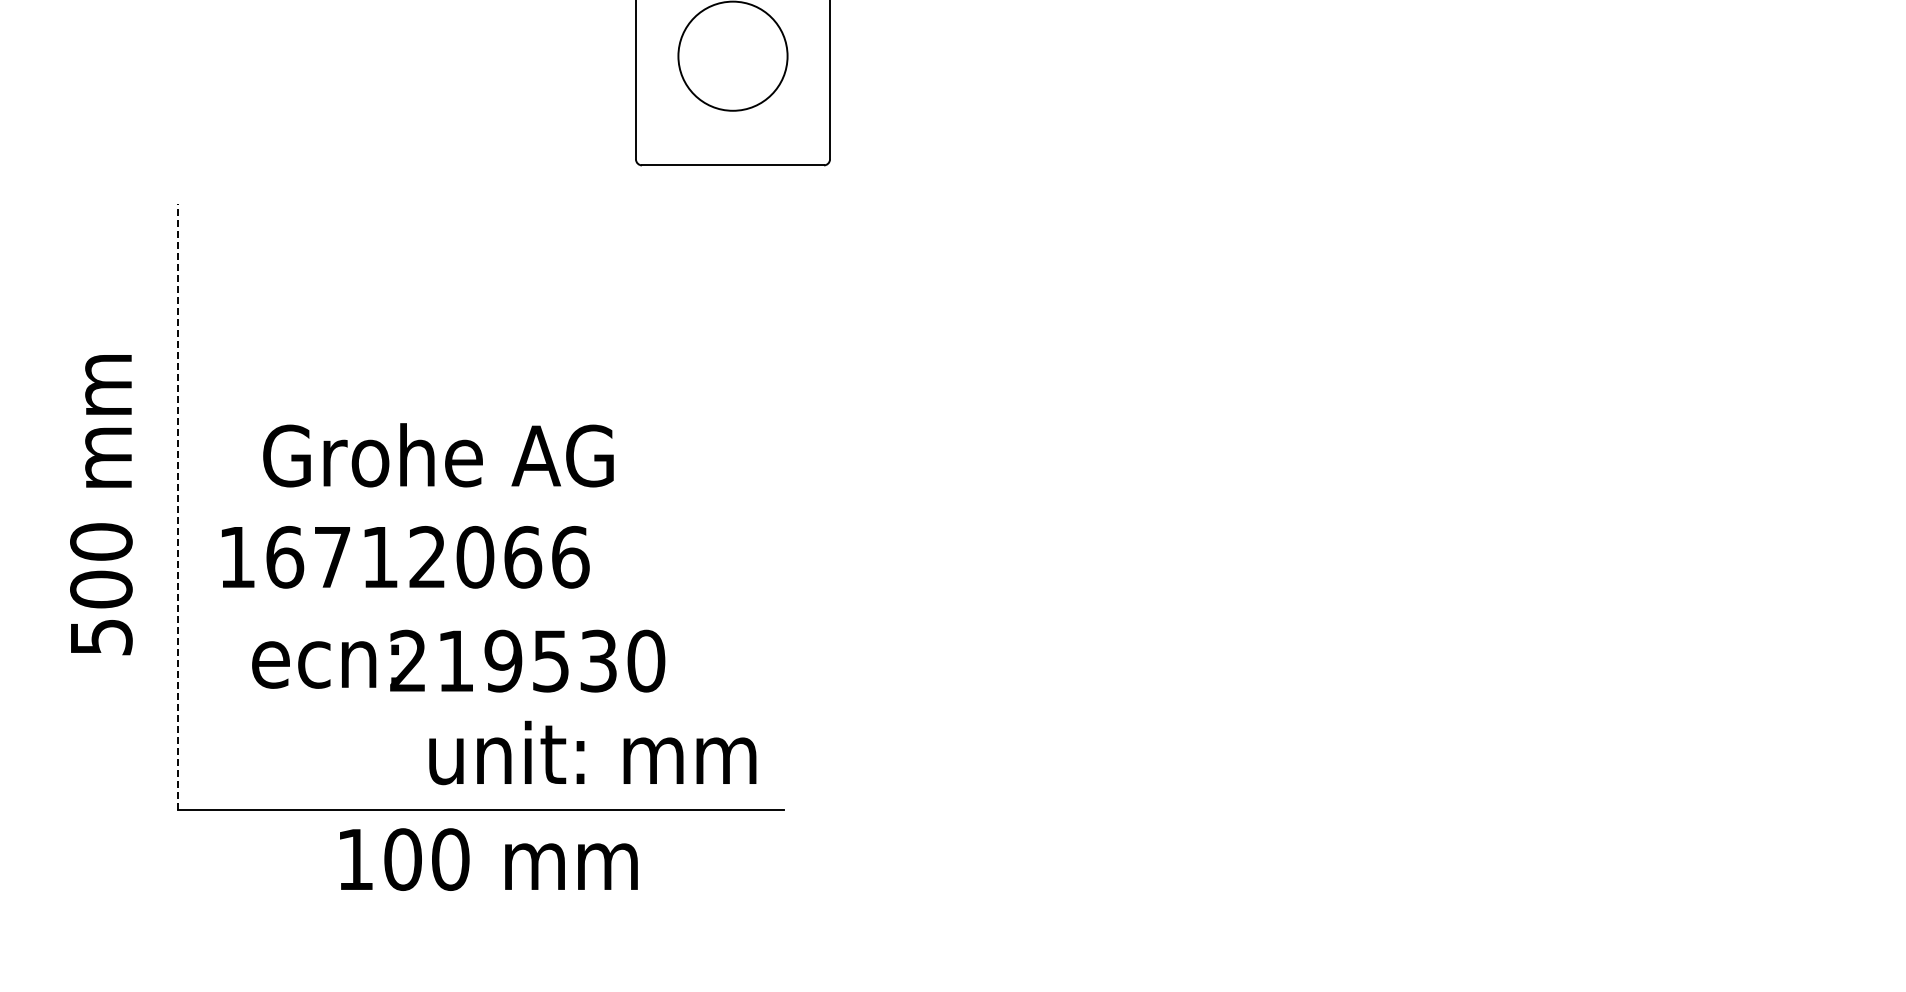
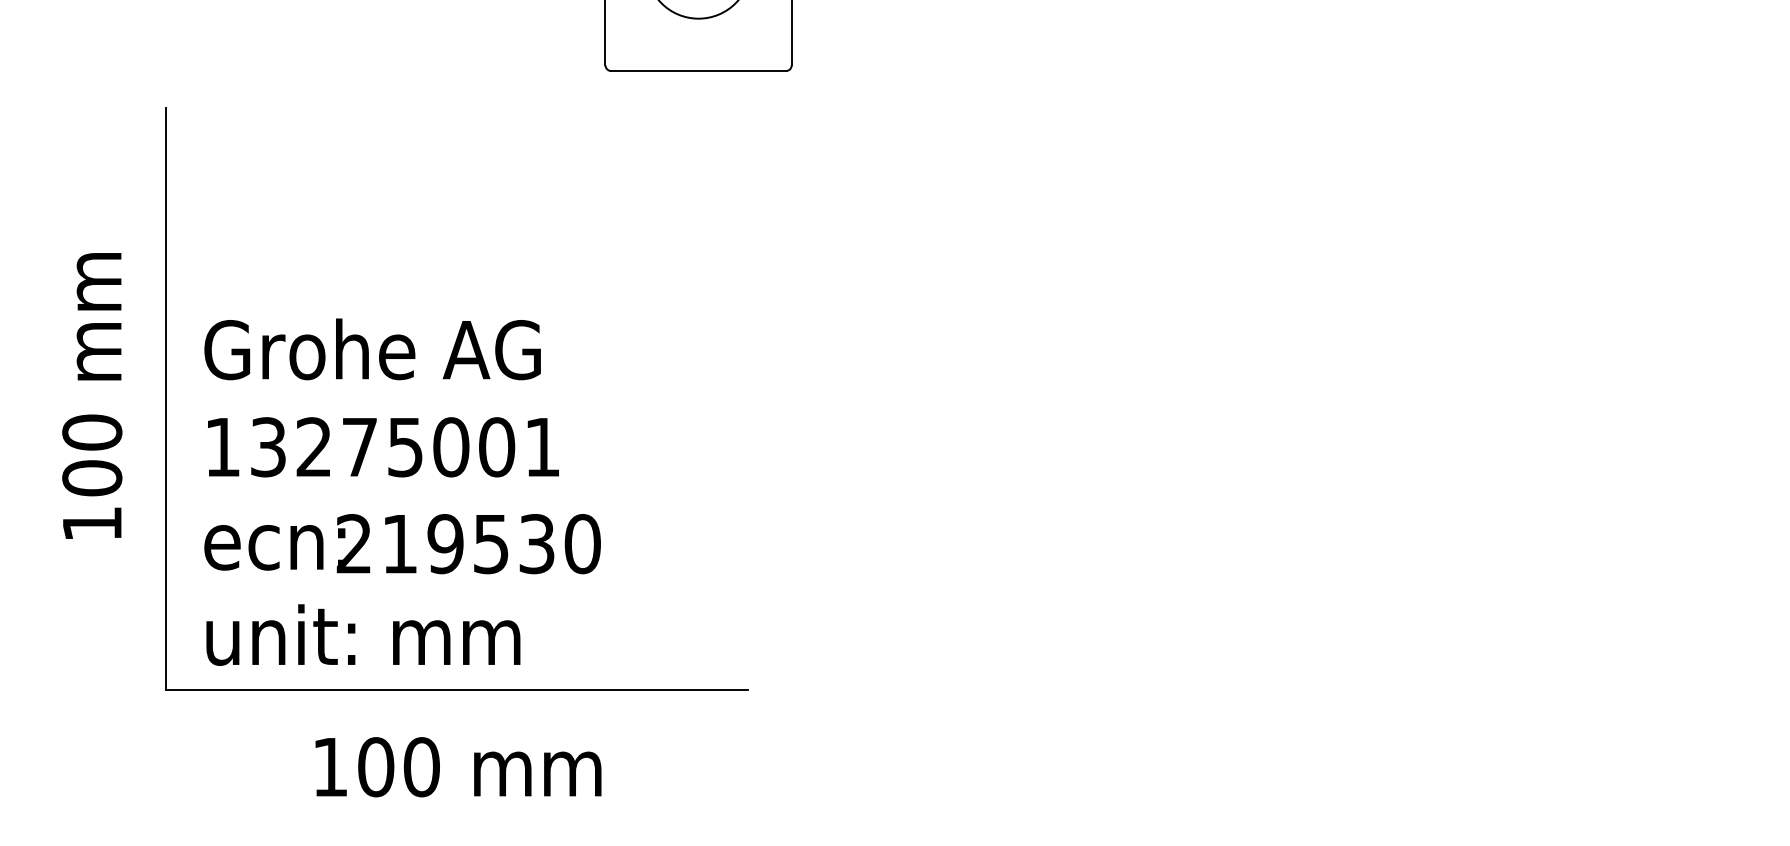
text: (438, 455) -> (372, 349), moved
line: (177, 506) -> (165, 398), dashed -> solid
text: (427, 556) -> (405, 446), 16712066 -> 13275001
text: (101, 637) -> (92, 524), 500 -> 100
text: (458, 660) -> (402, 543), moved
text: (592, 752) -> (363, 634), moved
text: (488, 859) -> (458, 767), moved

